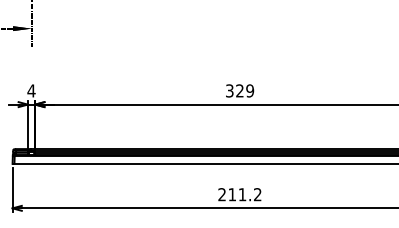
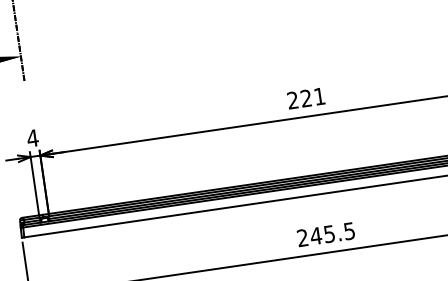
text: (240, 90) -> (306, 97), 329 -> 221
text: (244, 194) -> (332, 233), 211.2 -> 245.5

